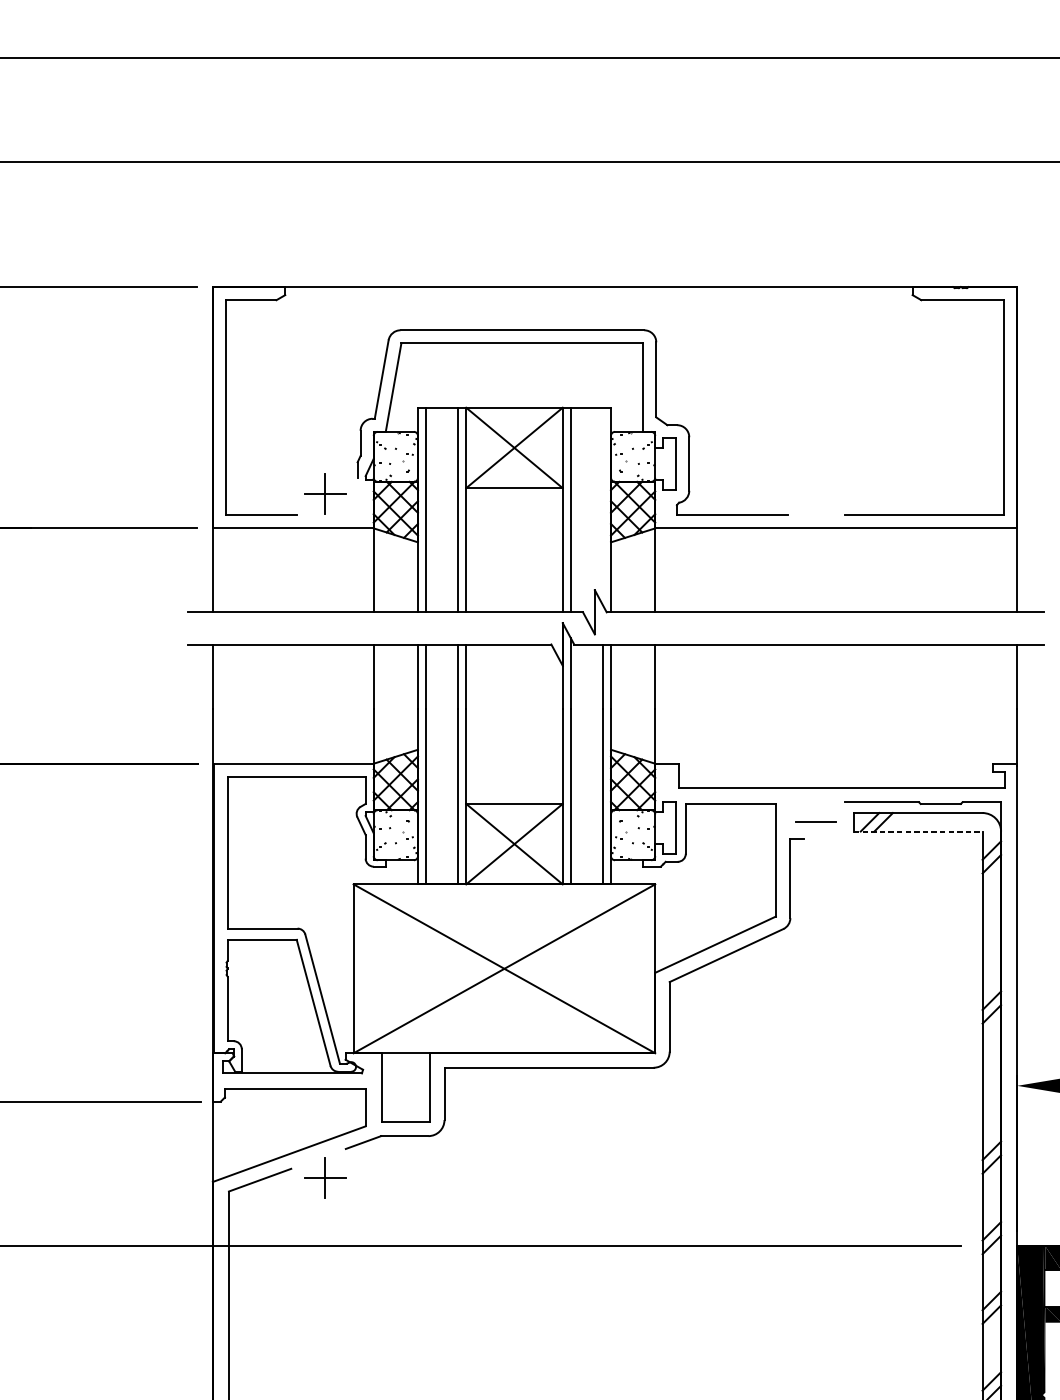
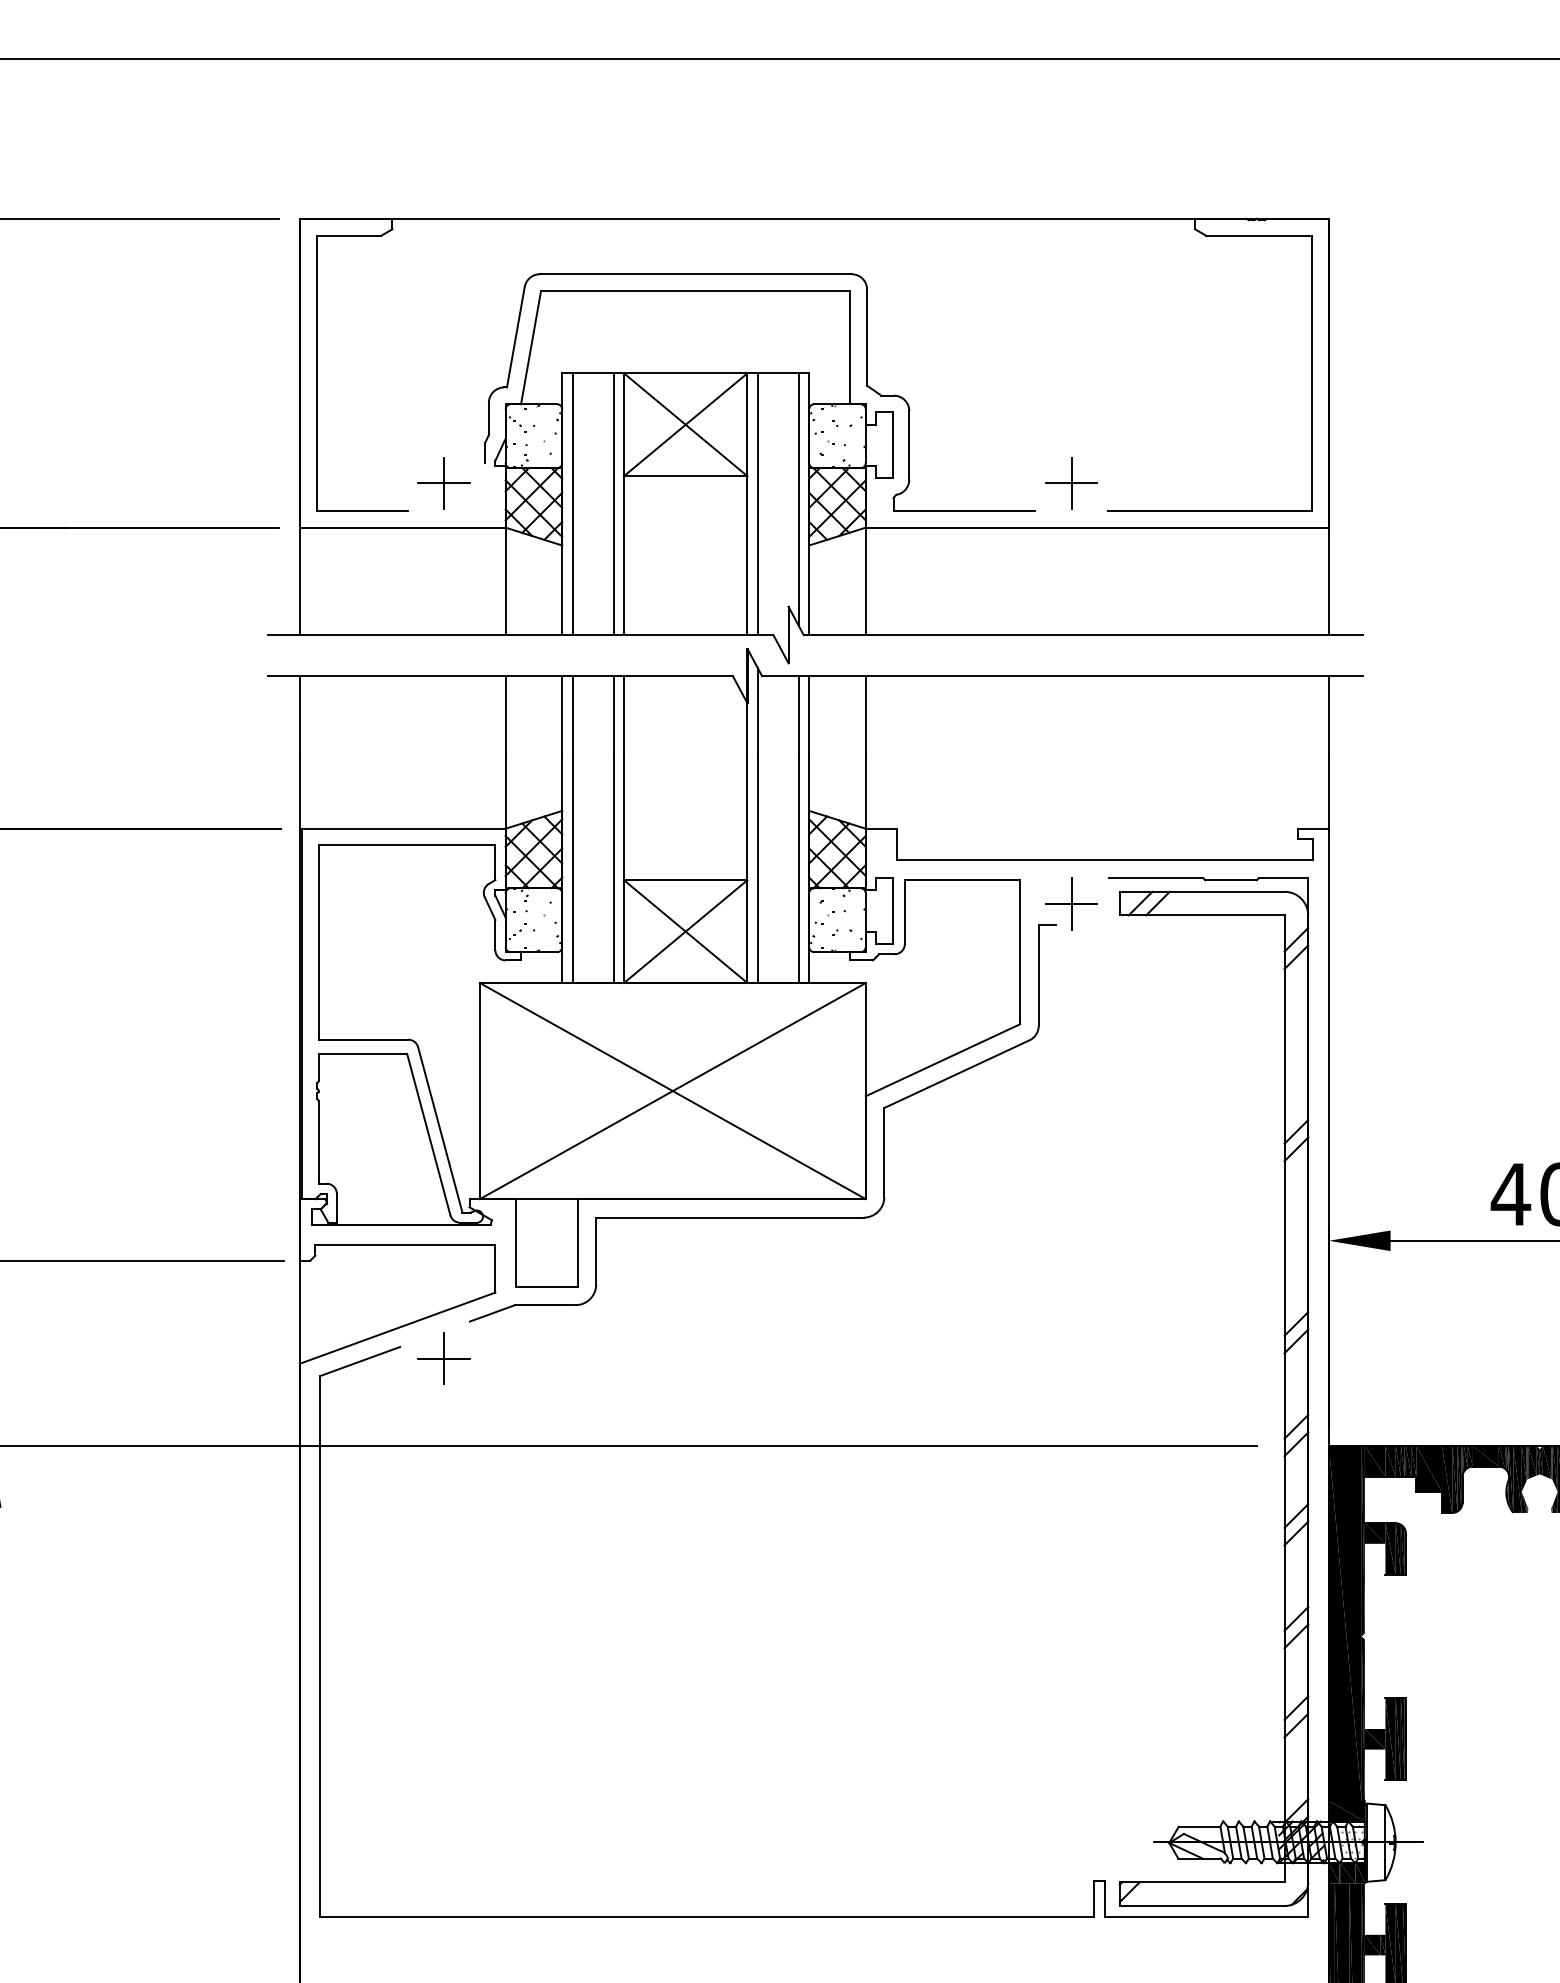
part: (816, 493) -> (1071, 483), added
line: (602, 506) -> (798, 499), added
line: (816, 822) -> (1071, 903), added
line: (918, 831) -> (1202, 915), dashed -> solid

